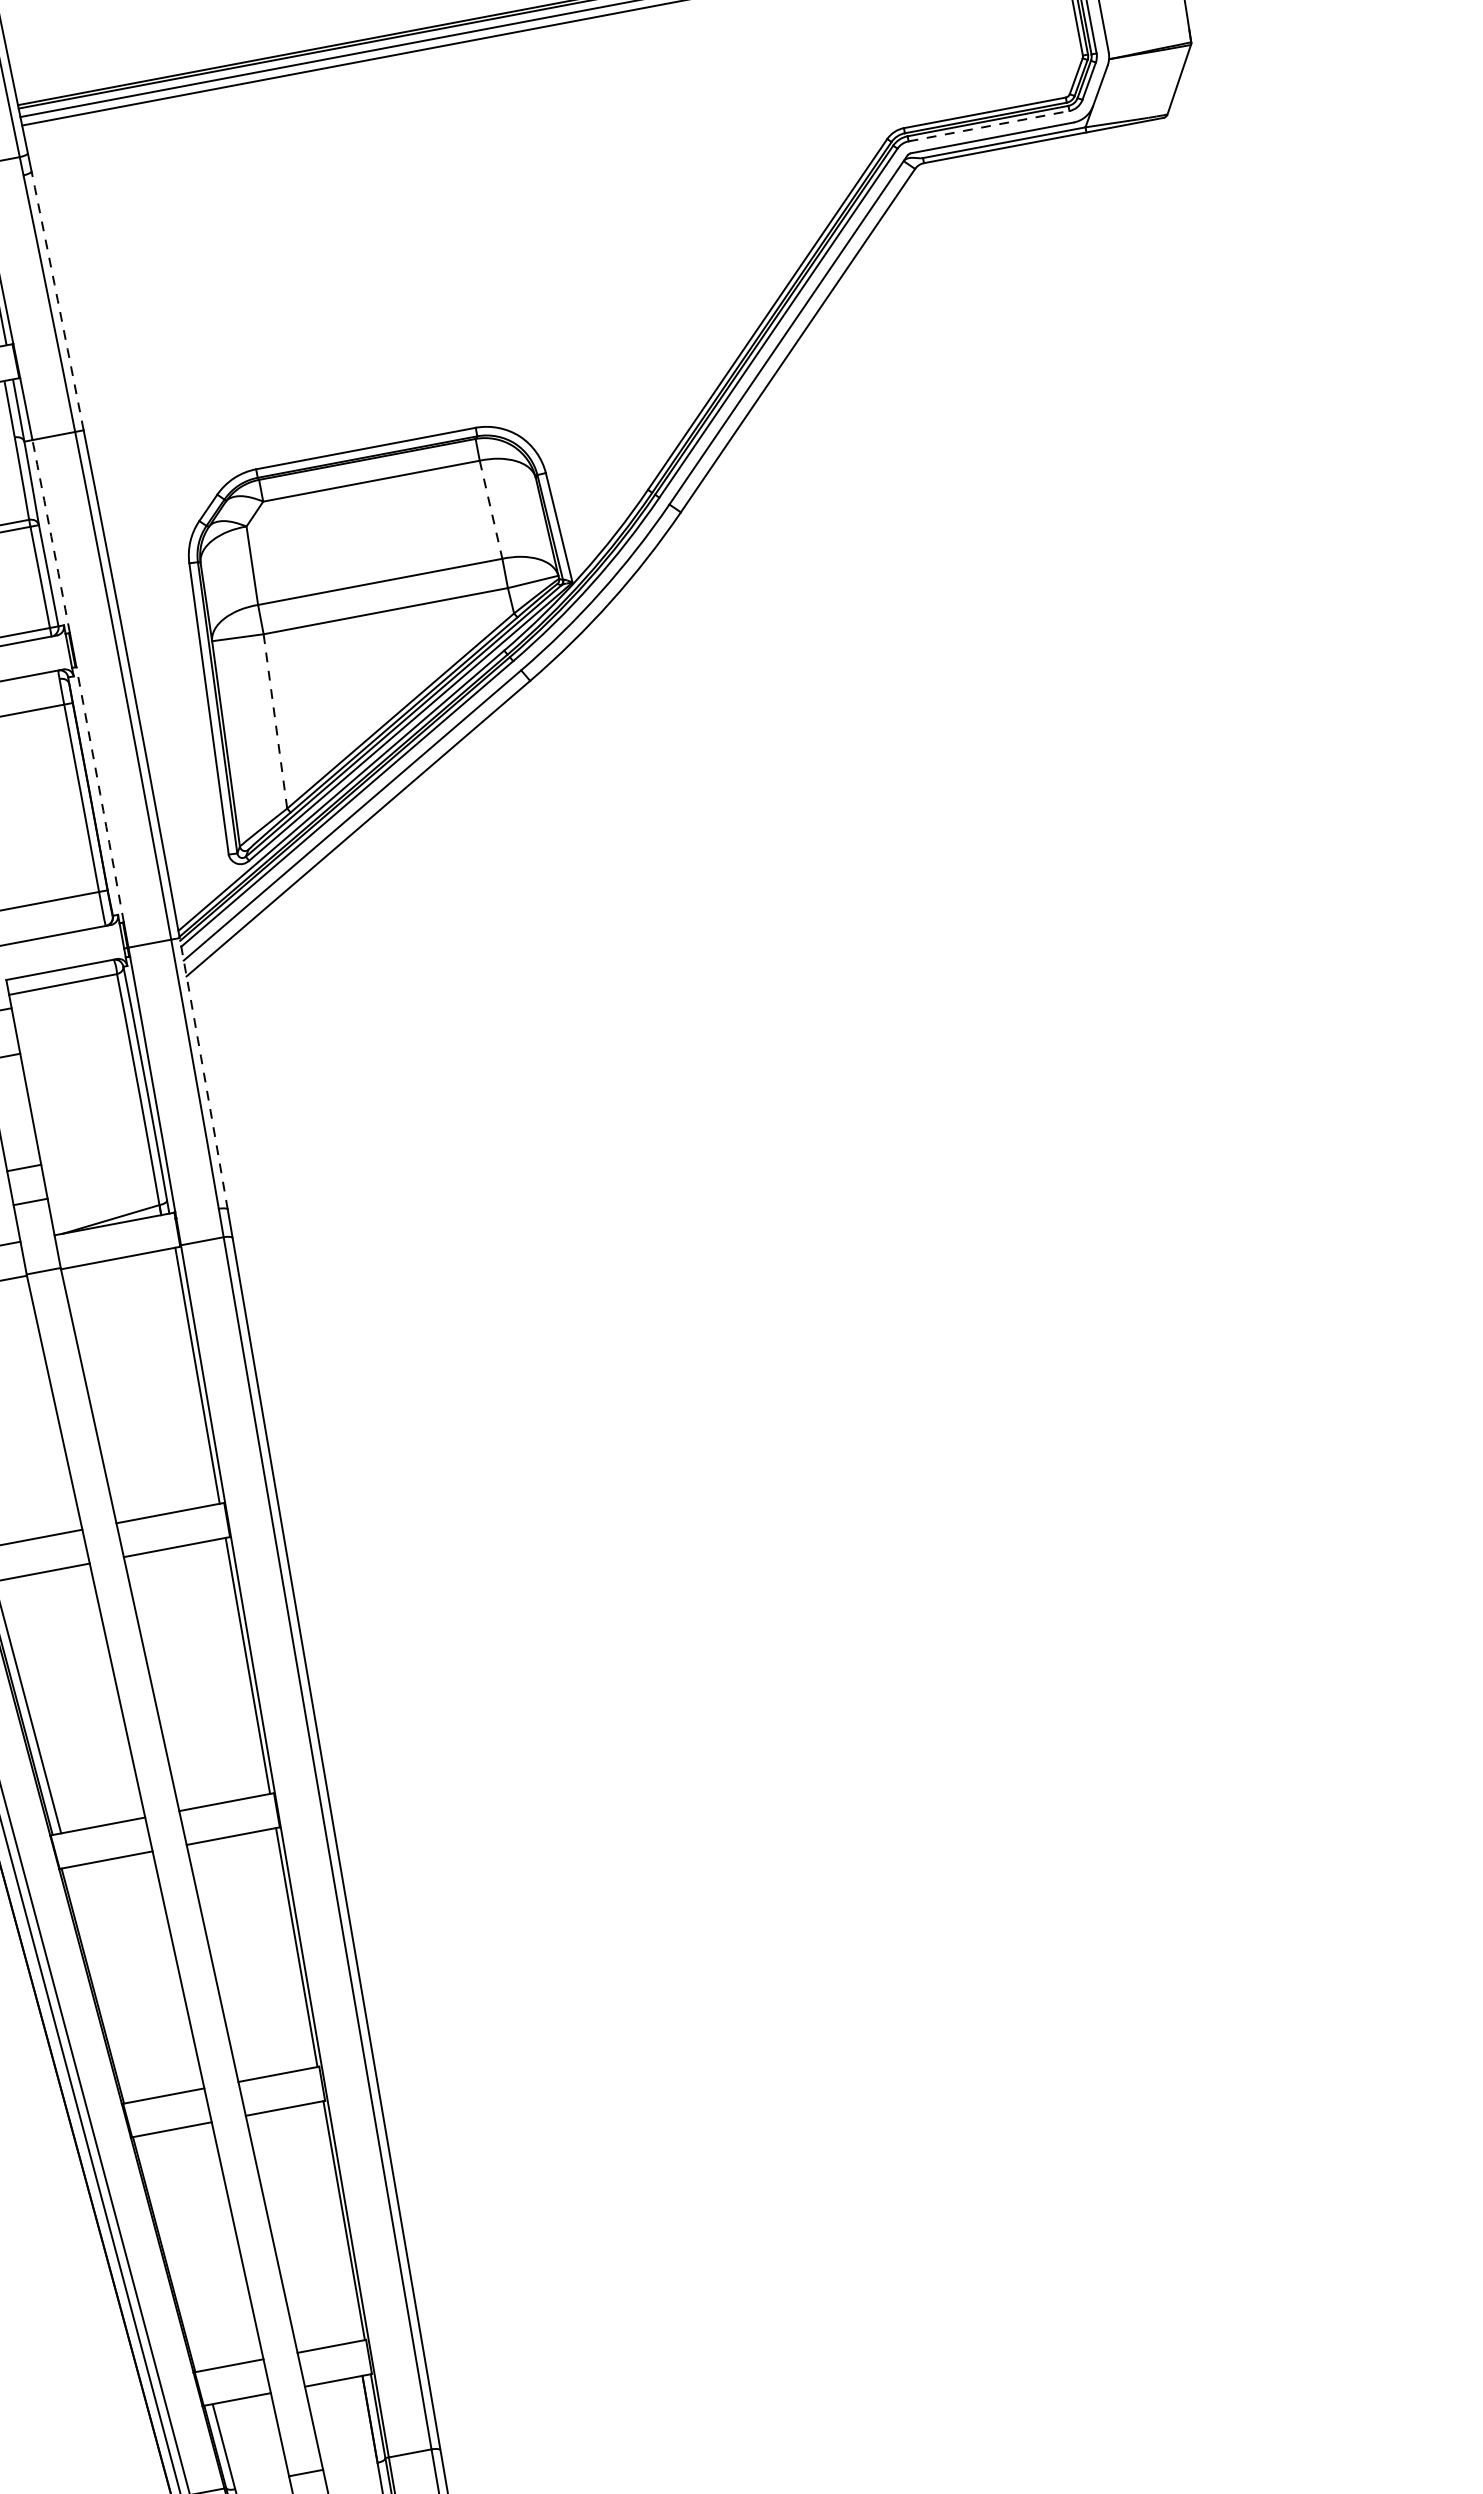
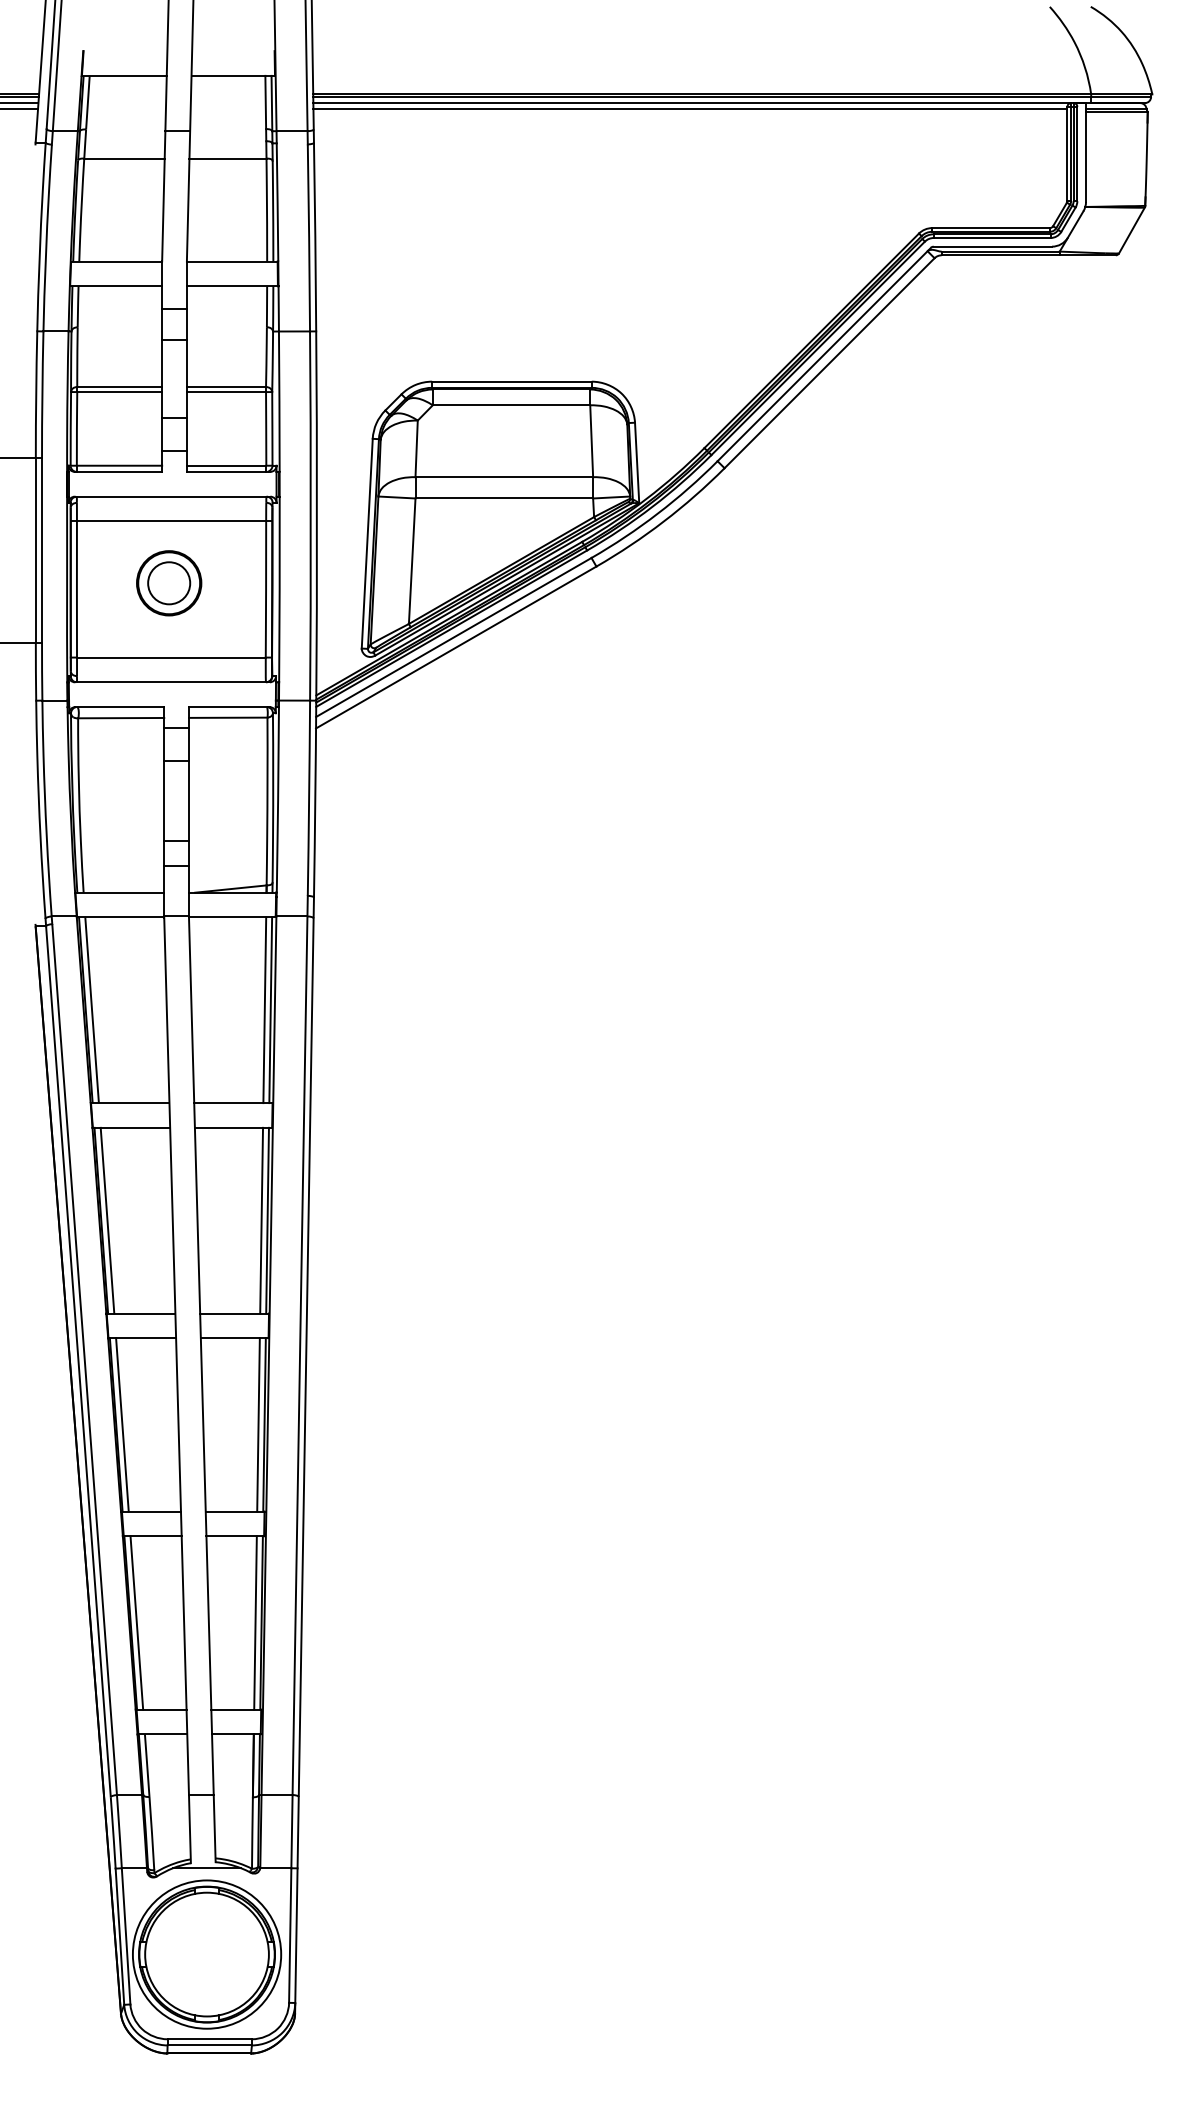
line: (989, 126) -> (992, 238), dashed -> solid
arc: (58, 301) -> (315, 237), dashed -> solid
line: (490, 510) -> (591, 441), dashed -> solid
arc: (51, 536) -> (279, 401), dashed -> solid
line: (275, 721) -> (412, 561), dashed -> solid
arc: (100, 794) -> (279, 589), dashed -> solid
arc: (204, 1074) -> (315, 799), dashed -> solid
line: (189, 1377) -> (264, 1010), added
line: (239, 1667) -> (261, 1220), added
line: (288, 1948) -> (258, 1424), added
line: (101, 1983) -> (122, 1424), added
line: (335, 2221) -> (255, 1622), added
line: (172, 2252) -> (136, 1622), added

